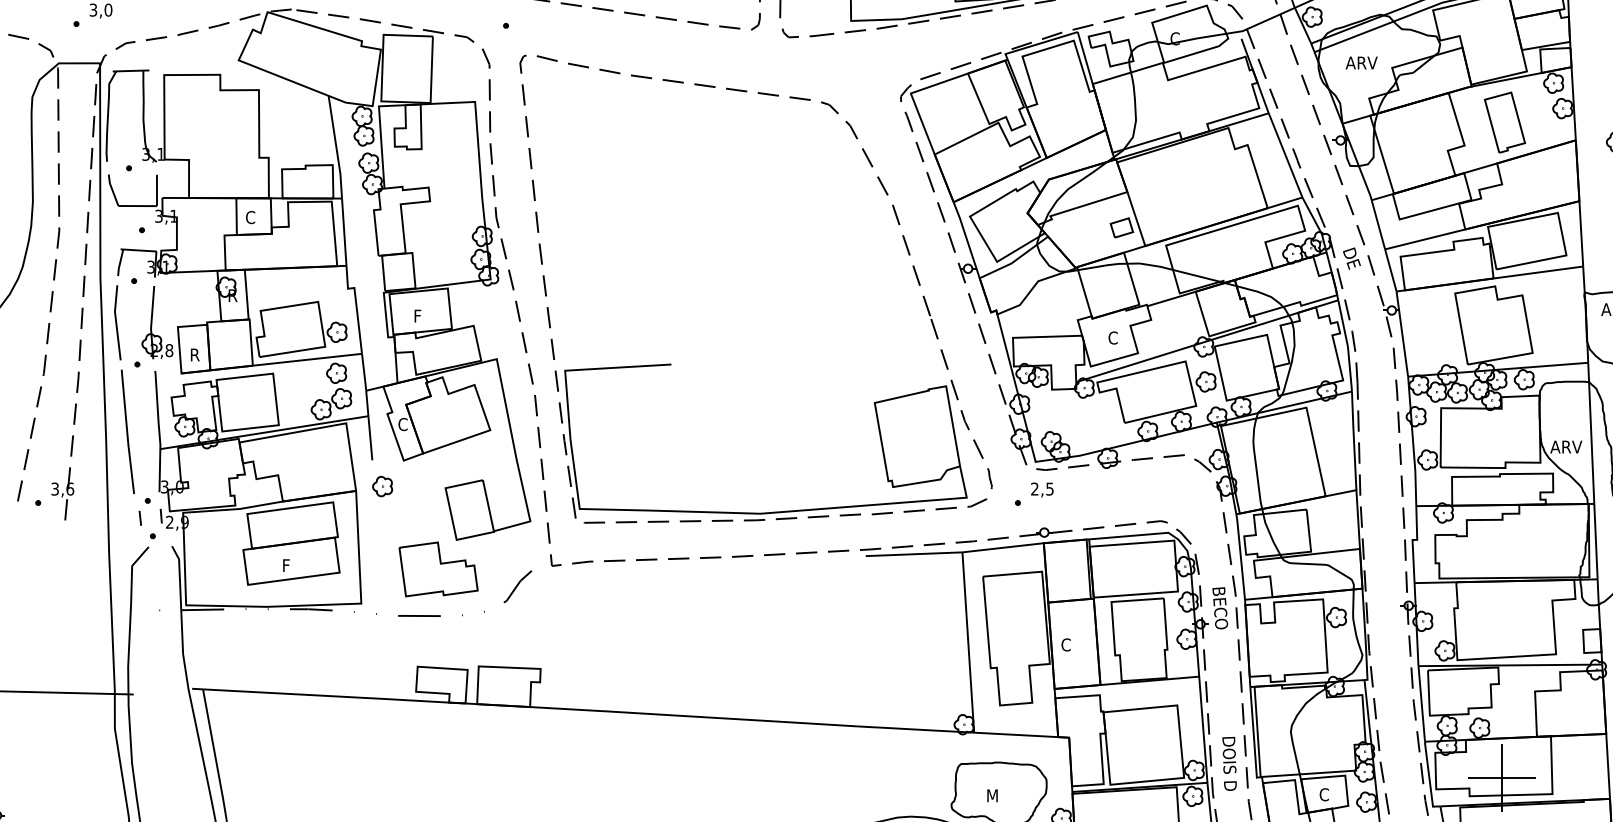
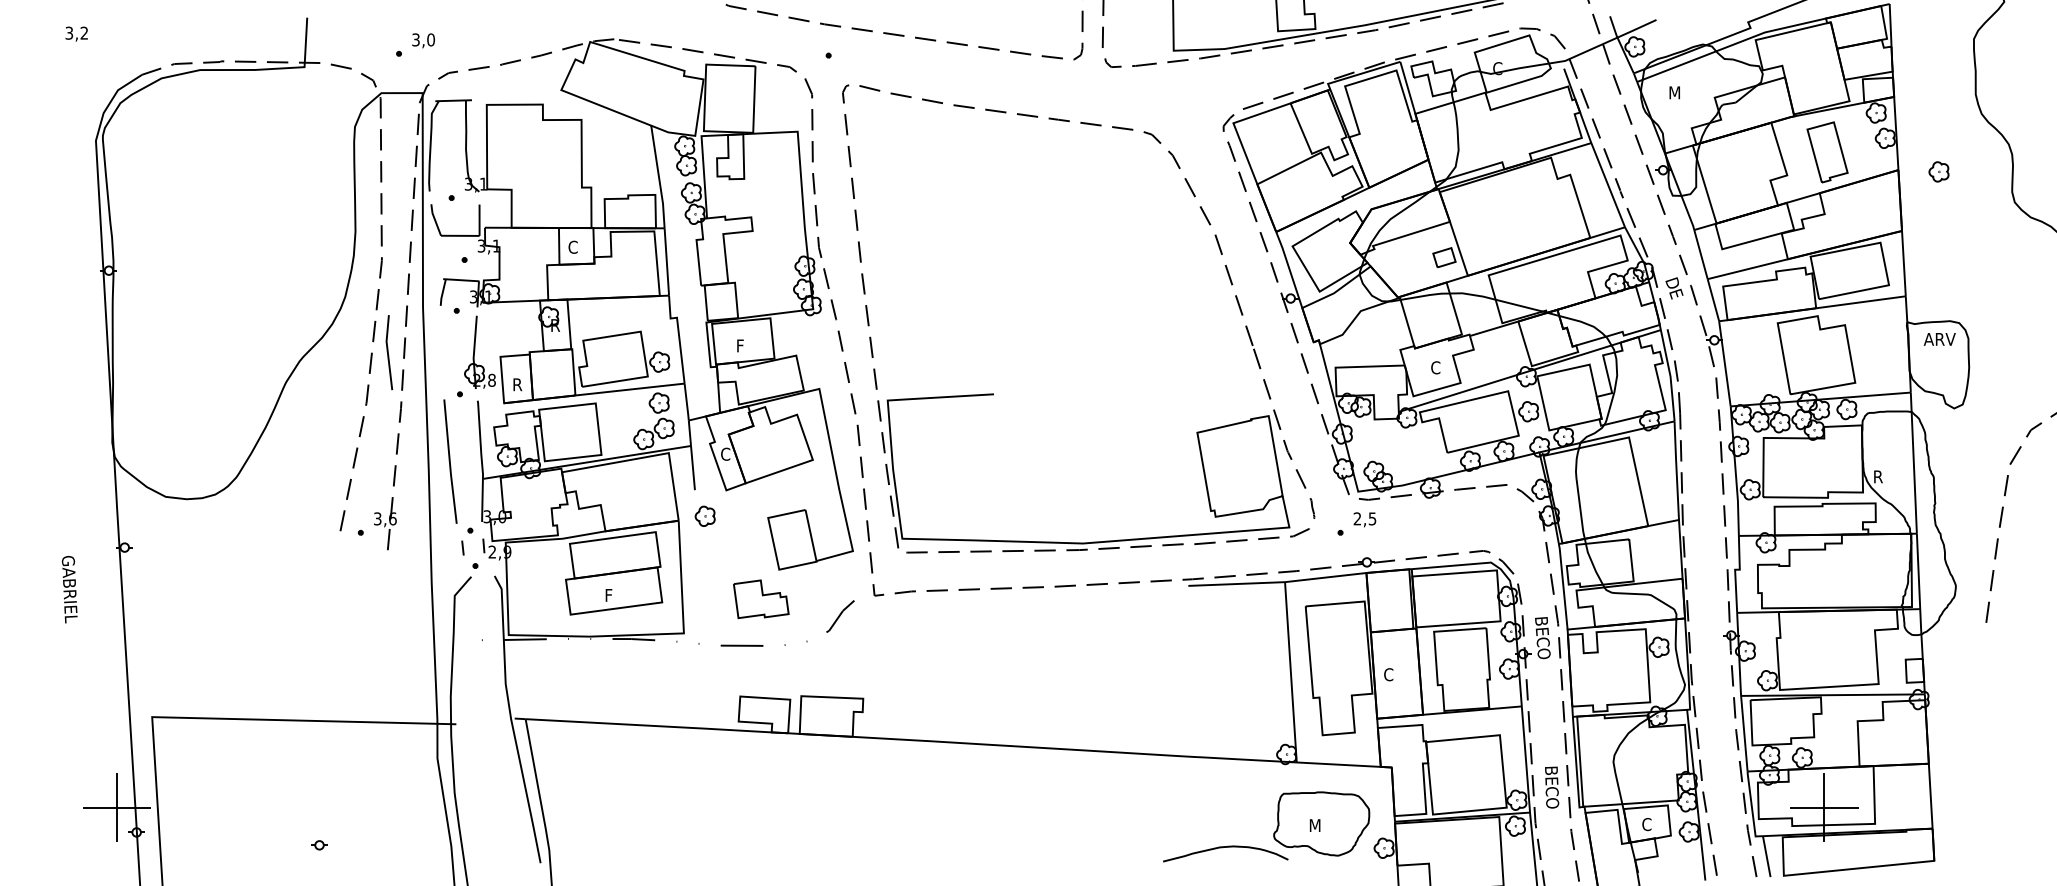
text: (1361, 62) -> (1684, 92), ARV -> M
line: (116, 322) -> (388, 352), moved
text: (1565, 446) -> (1888, 476), ARV -> R
part: (438, 569) -> (761, 599), size x0.7
text: (1229, 764) -> (1552, 794), DOIS D -> BECO

